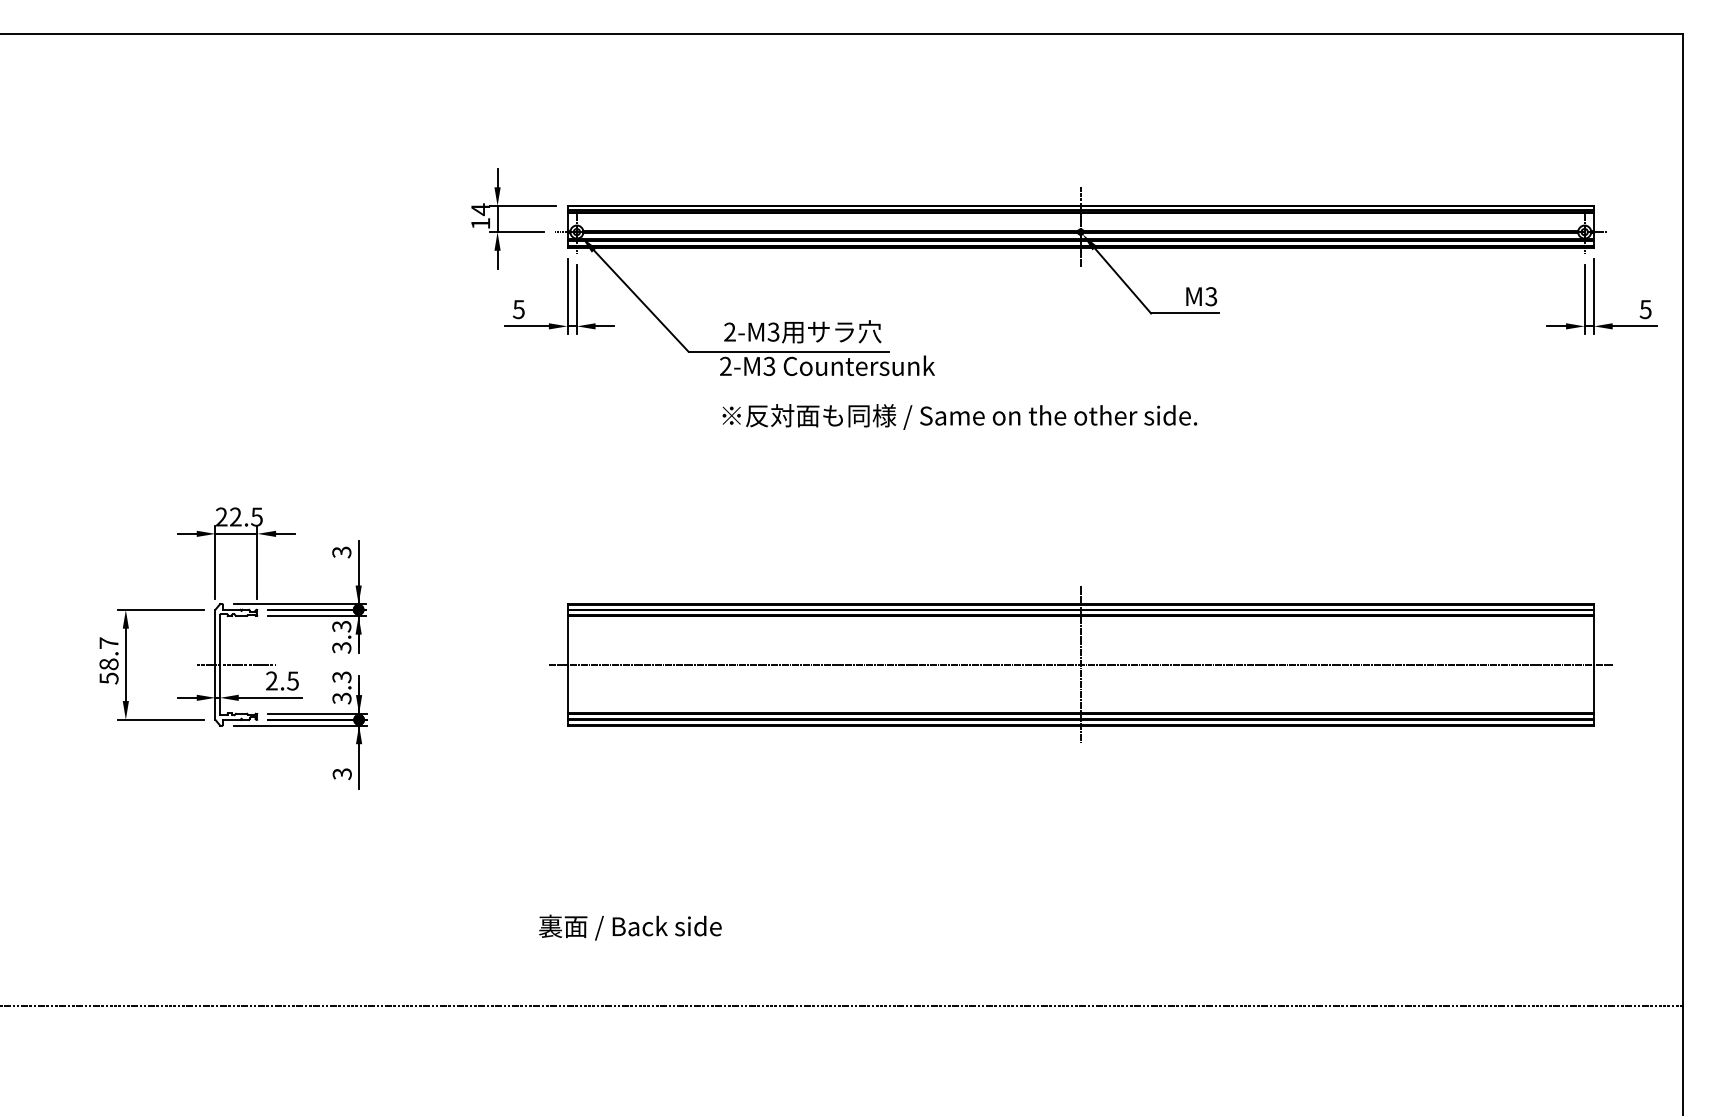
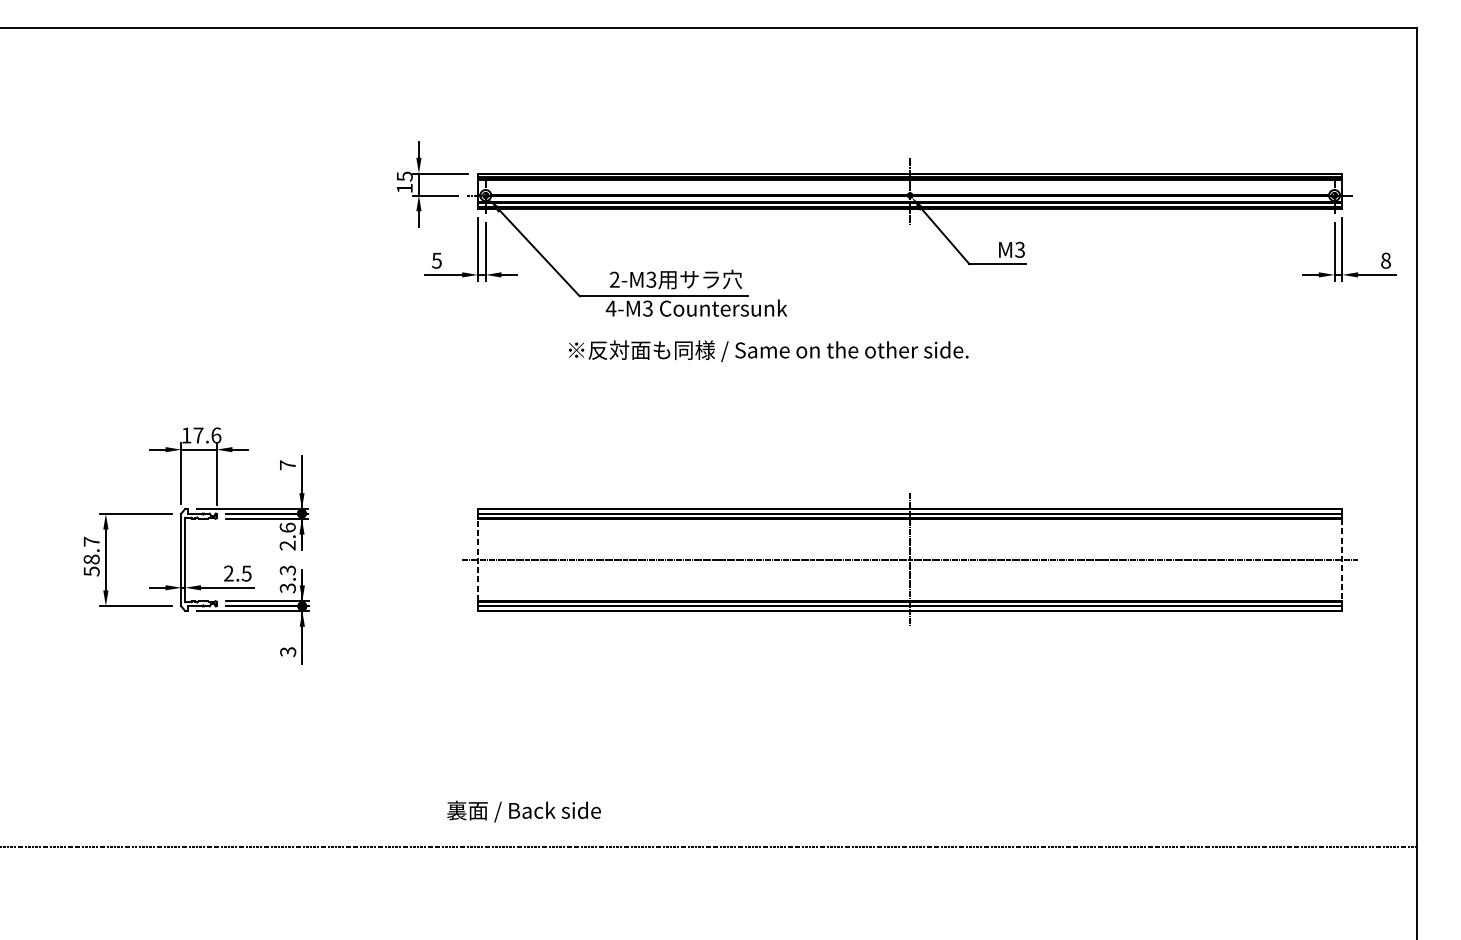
text: (480, 209) -> (404, 176), 14 -> 15
text: (1645, 309) -> (1385, 260), 5 -> 8
text: (725, 365) -> (610, 307), 2-M3 -> 4-M3
text: (959, 416) -> (768, 350), moved
text: (239, 516) -> (201, 435), 22.5 -> 17.6
text: (341, 552) -> (287, 465), 3 -> 7
text: (341, 636) -> (287, 536), 3.3 -> 2.6
line: (236, 664) -> (199, 559), removed
line: (567, 664) -> (477, 559), solid -> dashed
line: (1594, 664) -> (1342, 559), solid -> dashed
text: (630, 927) -> (524, 811), moved

